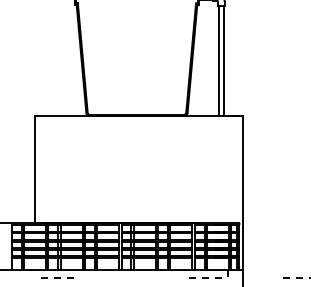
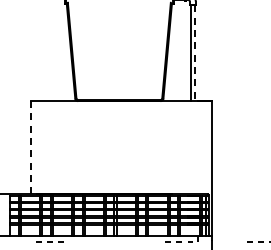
line: (224, 61) -> (195, 53), solid -> dashed
line: (34, 169) -> (30, 147), solid -> dashed

